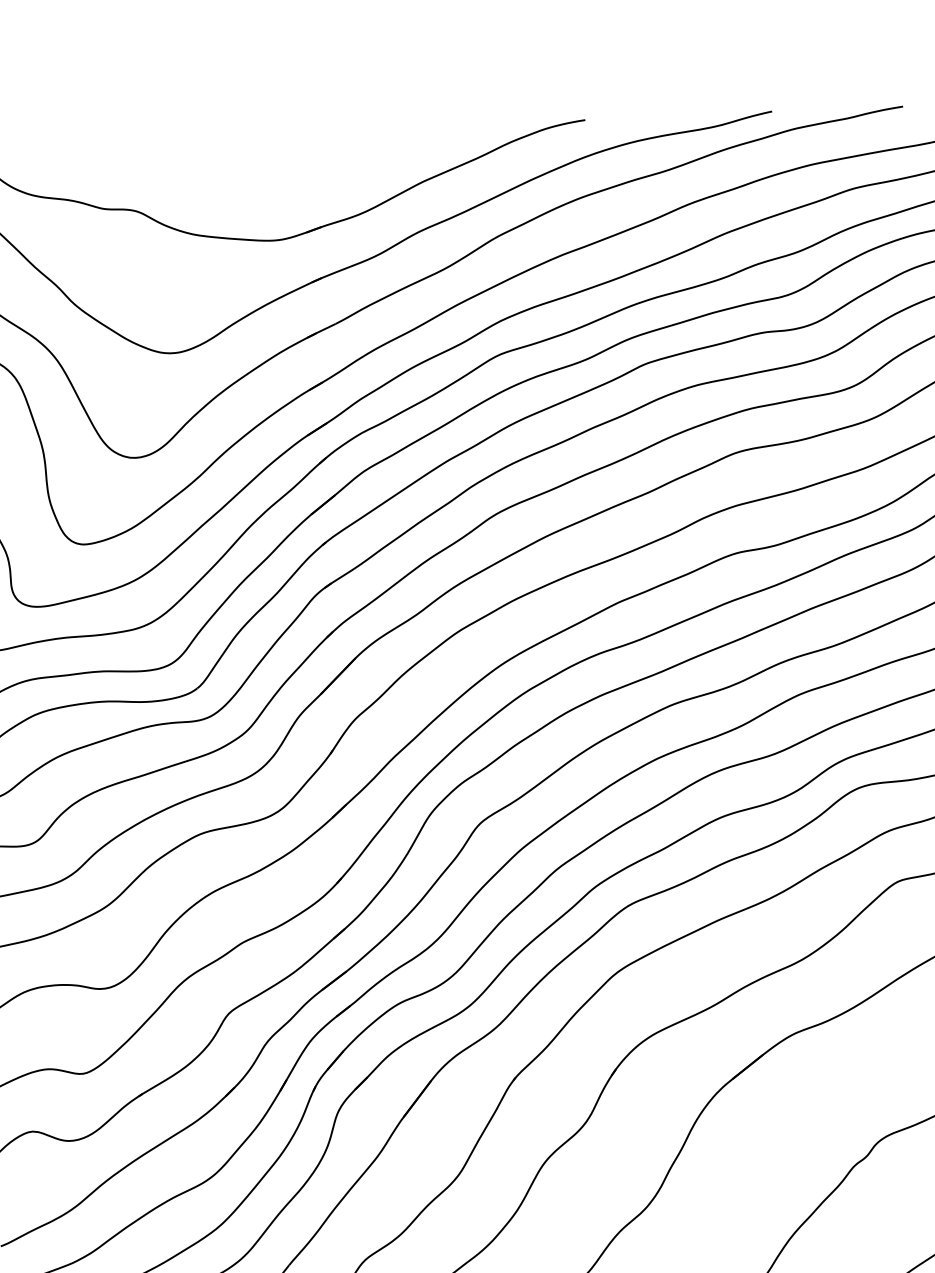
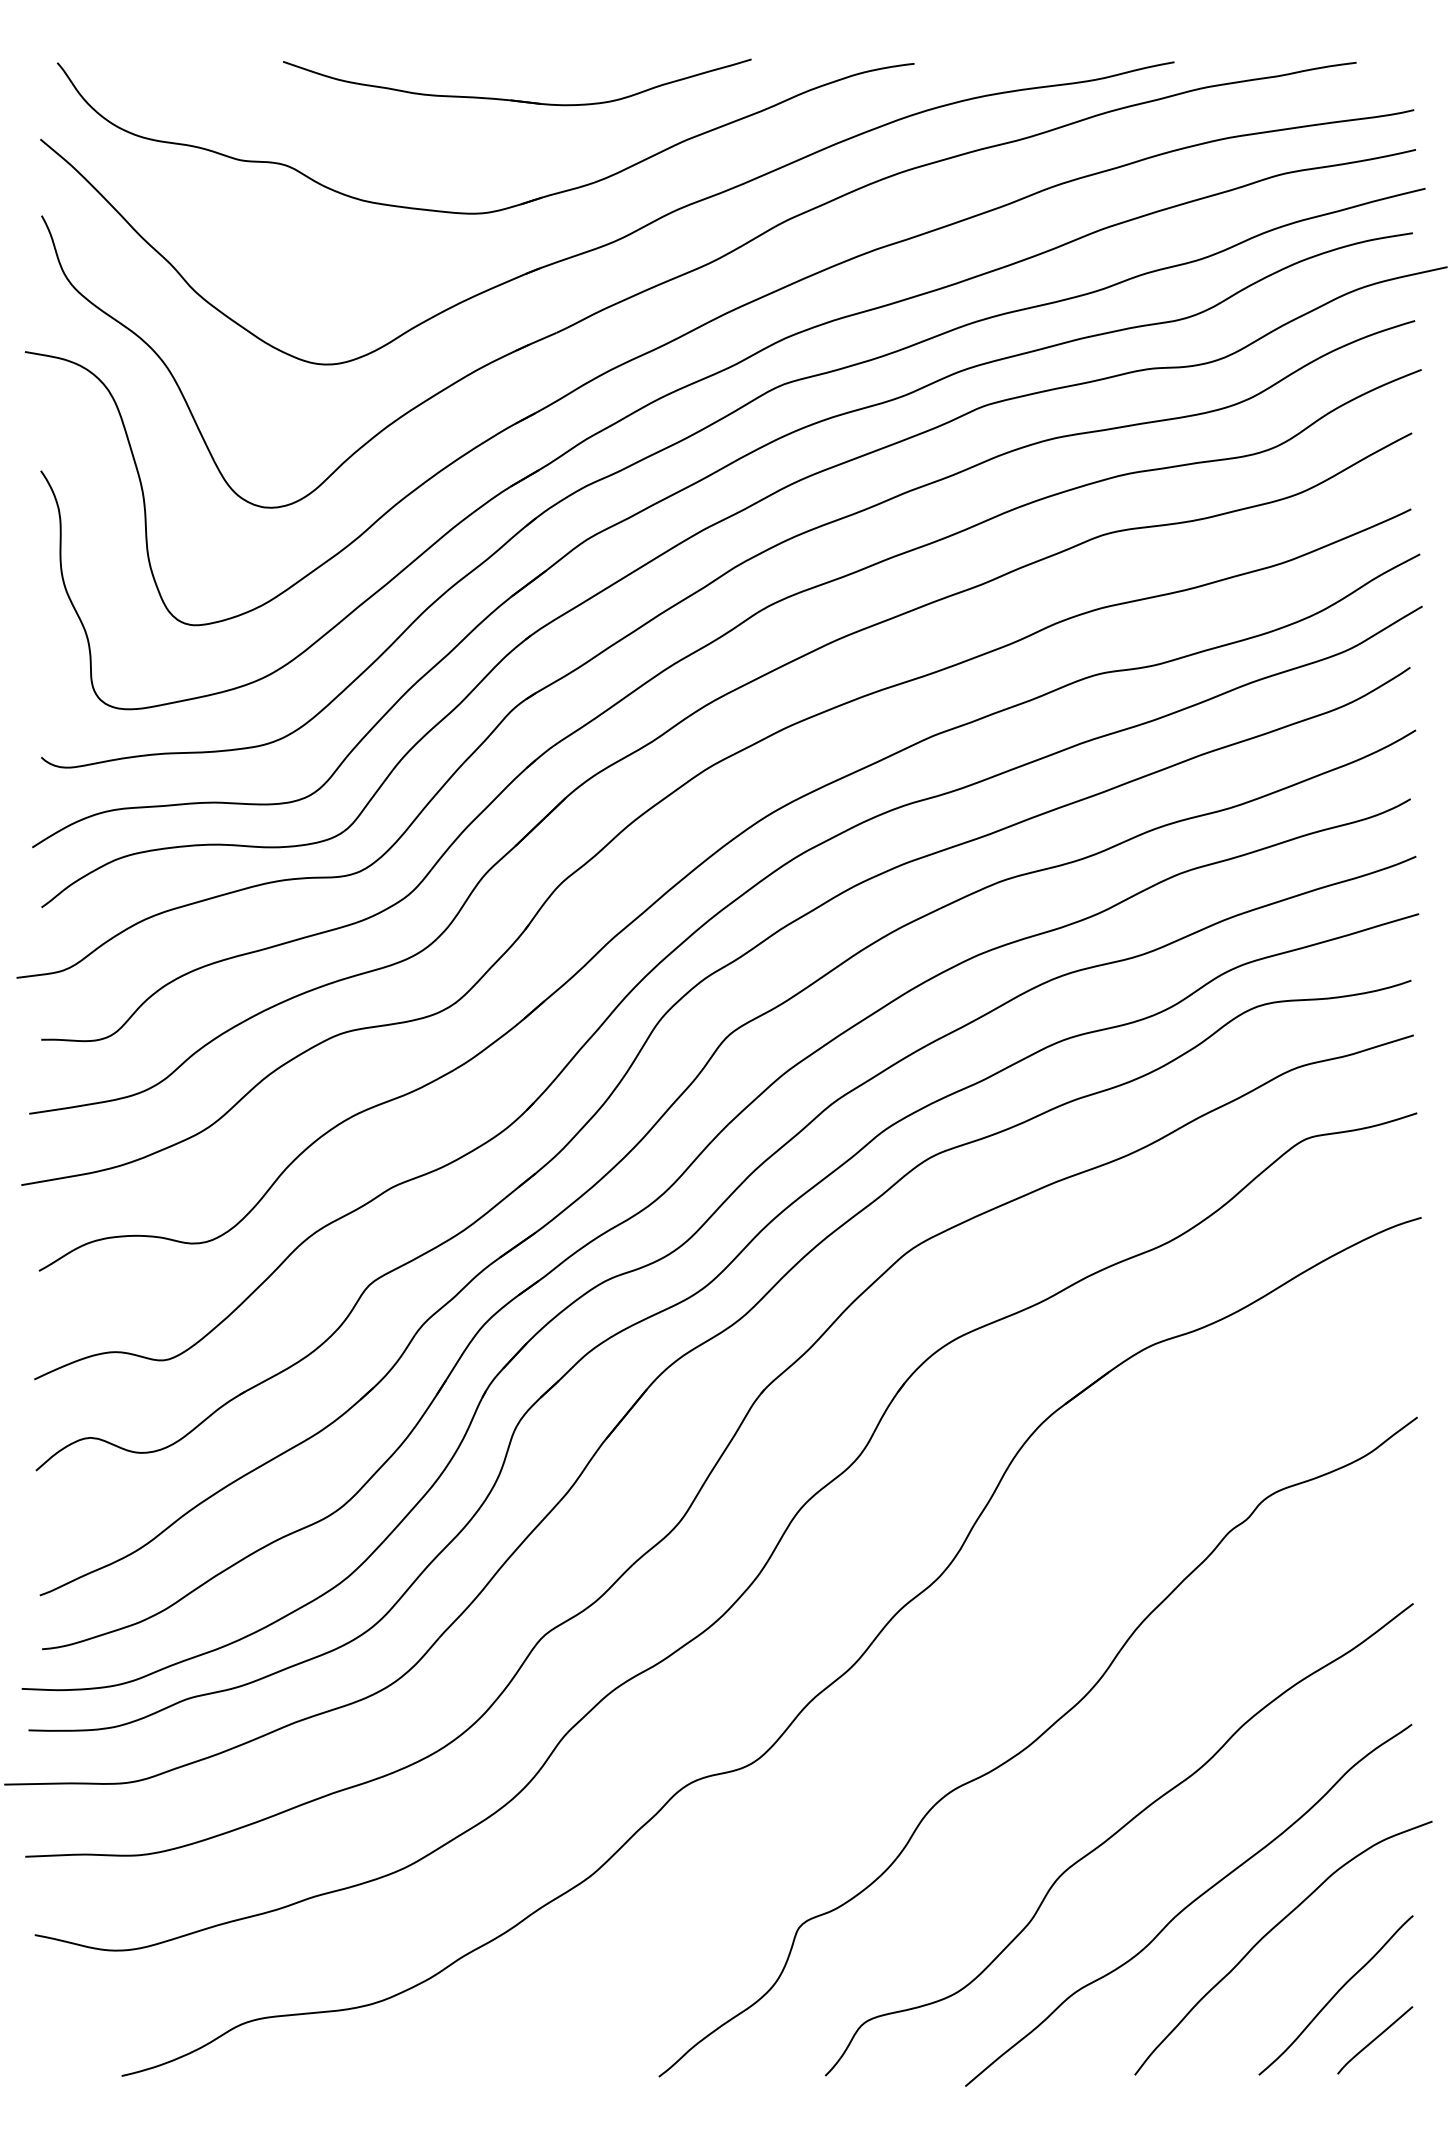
part: (298, 157) -> (514, 99), added

